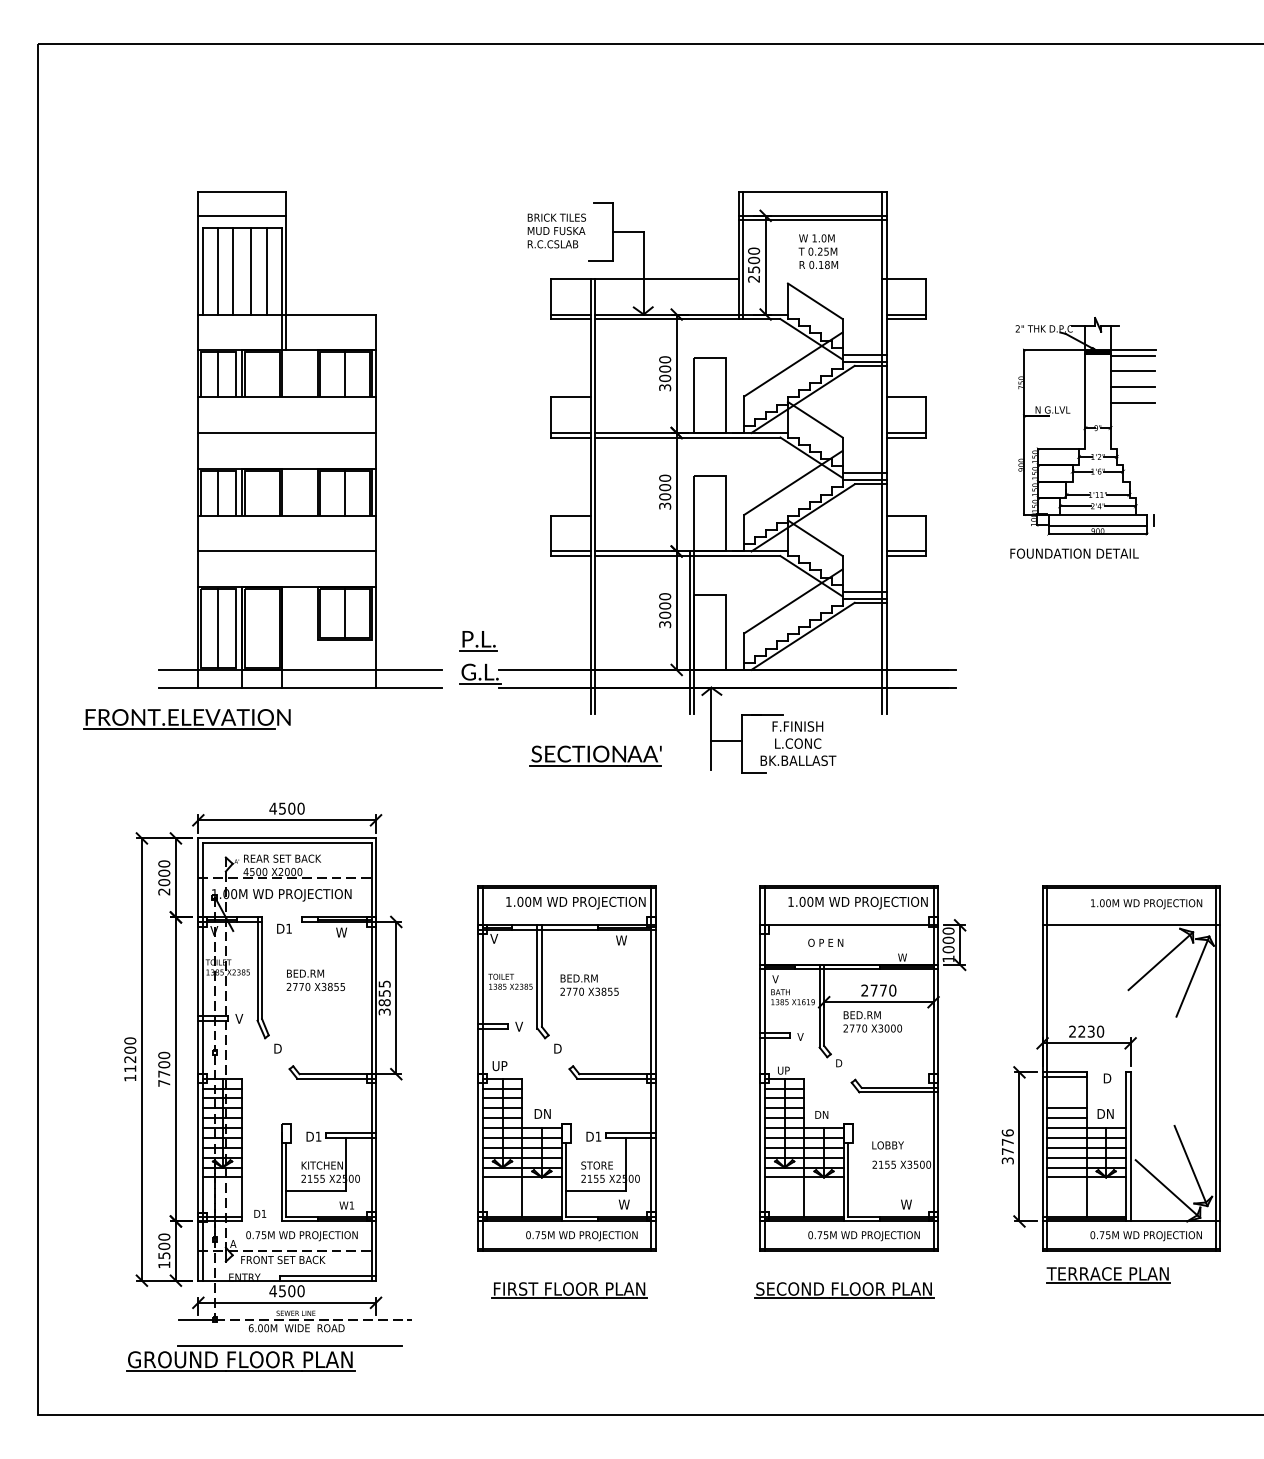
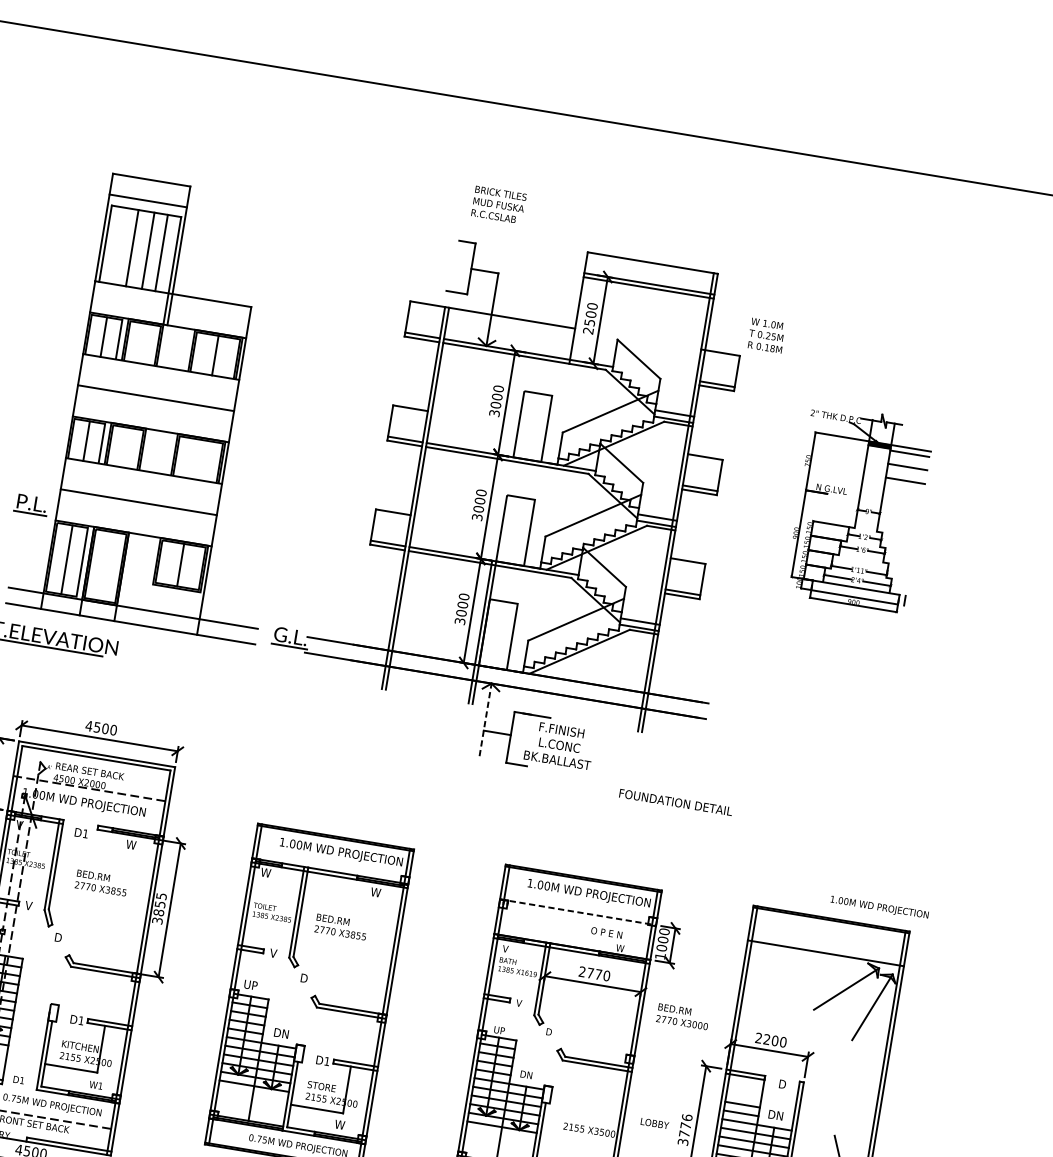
text: (556, 230) -> (498, 204), moved
text: (817, 251) -> (765, 335), moved
line: (743, 255) -> (582, 308), removed
line: (218, 270) -> (119, 245), removed
line: (1132, 402) -> (902, 494), removed
line: (345, 492) -> (198, 458), removed
text: (1074, 553) -> (675, 802), moved
part: (478, 641) -> (31, 505), moved
line: (711, 728) -> (485, 719), solid -> dashed
part: (595, 755) -> (379, 726), removed
text: (1146, 904) -> (879, 908), moved
line: (849, 925) -> (578, 912), solid -> dashed
text: (495, 938) -> (265, 872), V -> W
text: (825, 942) -> (606, 932), moved
text: (872, 1021) -> (682, 1016), moved
text: (1090, 1031) -> (774, 1040), 2230 -> 2200
text: (887, 1145) -> (654, 1123), moved

